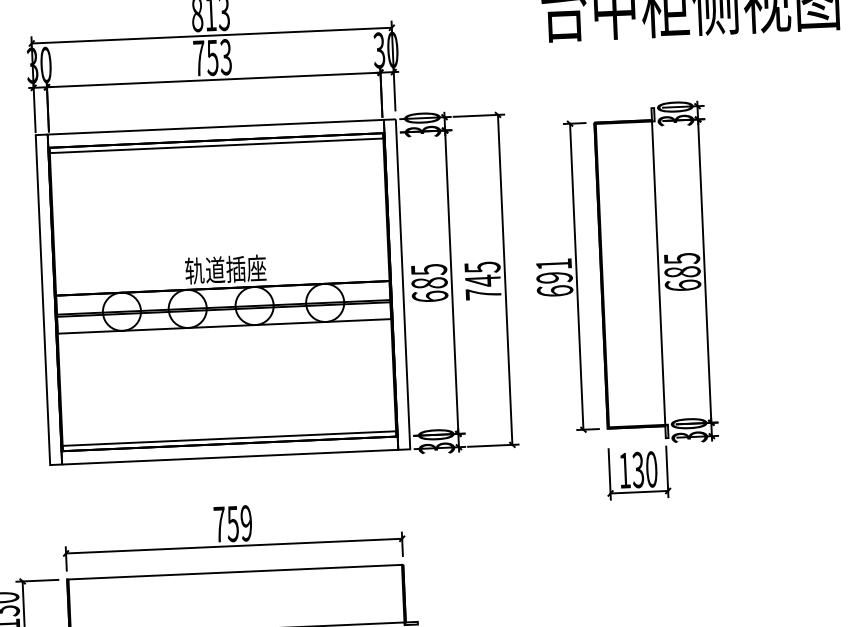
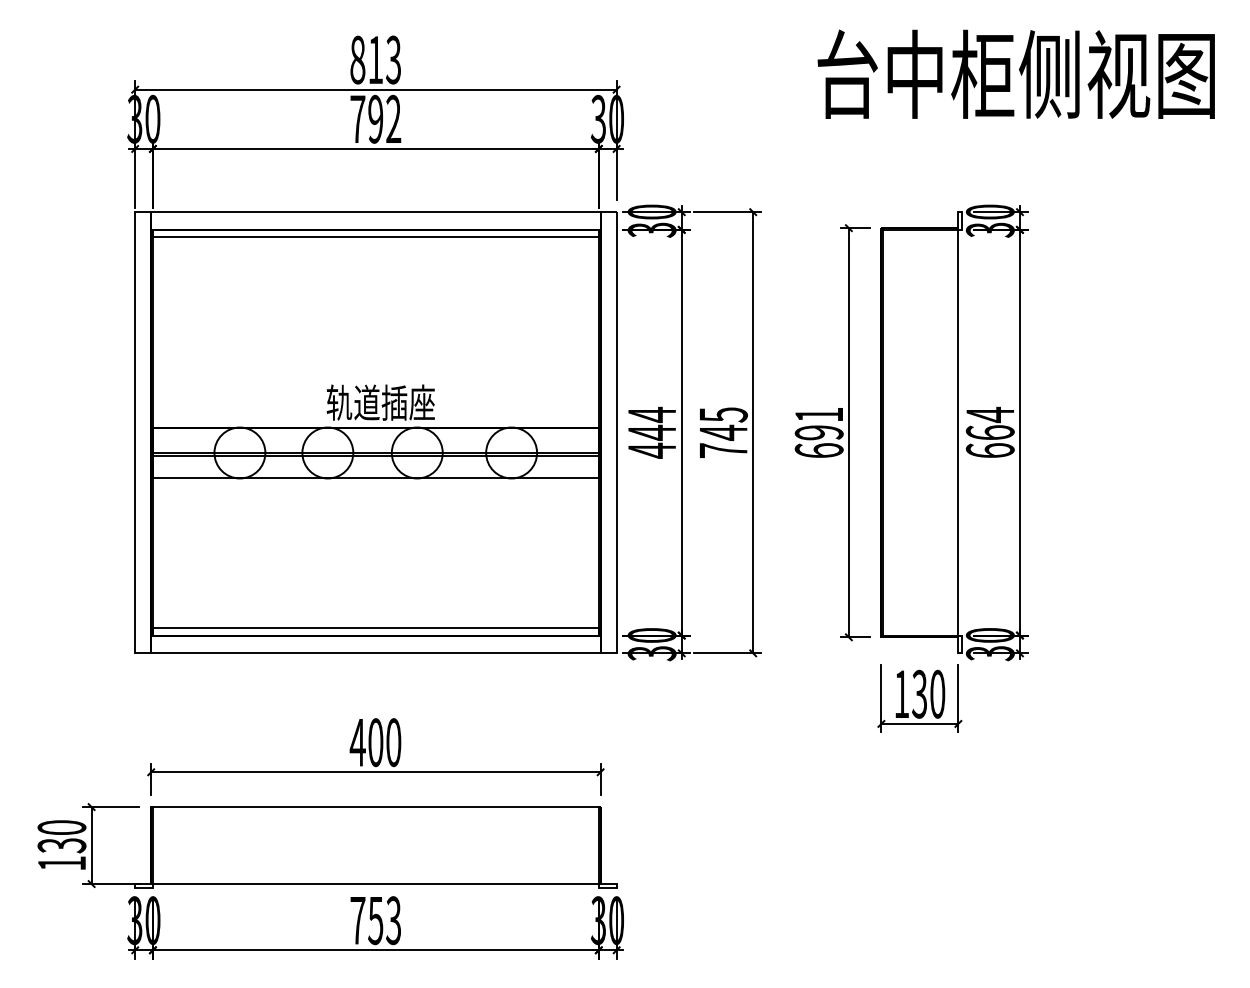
text: (219, 56) -> (384, 118), 753 -> 792
text: (681, 265) -> (989, 423), 685 -> 664
text: (429, 283) -> (651, 432), 685 -> 444
text: (232, 523) -> (375, 742), 759 -> 400

